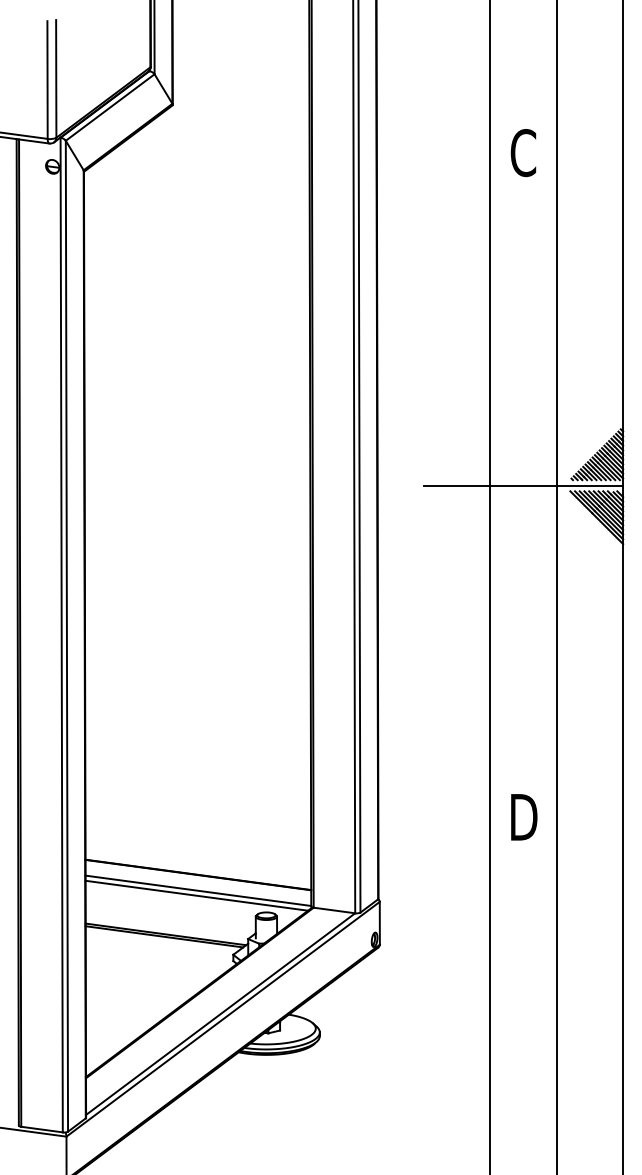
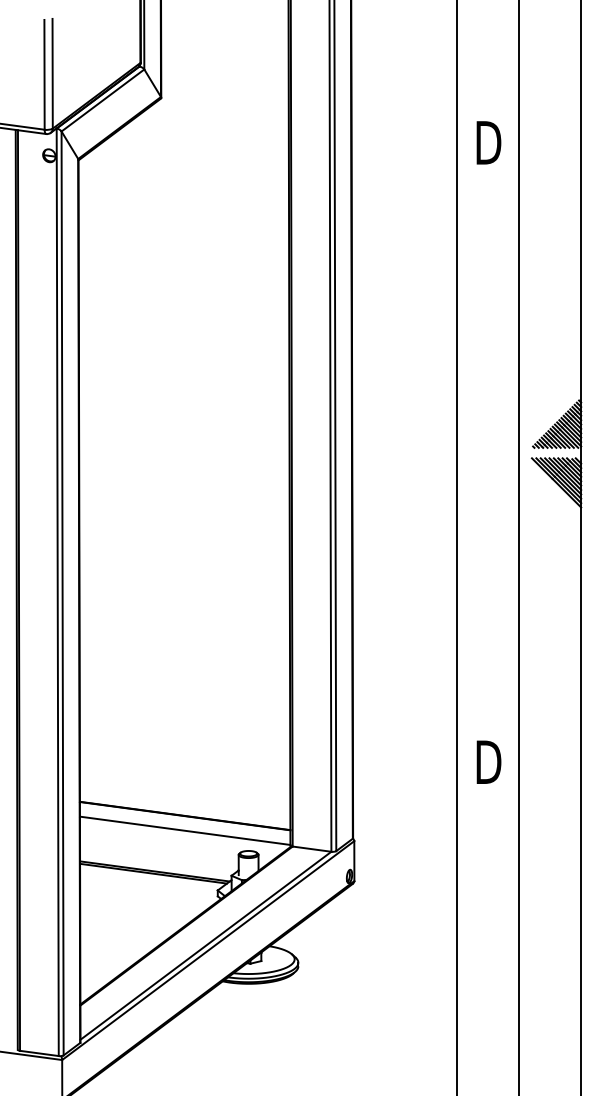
text: (523, 152) -> (488, 142), C -> D
line: (523, 486) -> (488, 453), removed
line: (196, 895) -> (183, 835), removed

